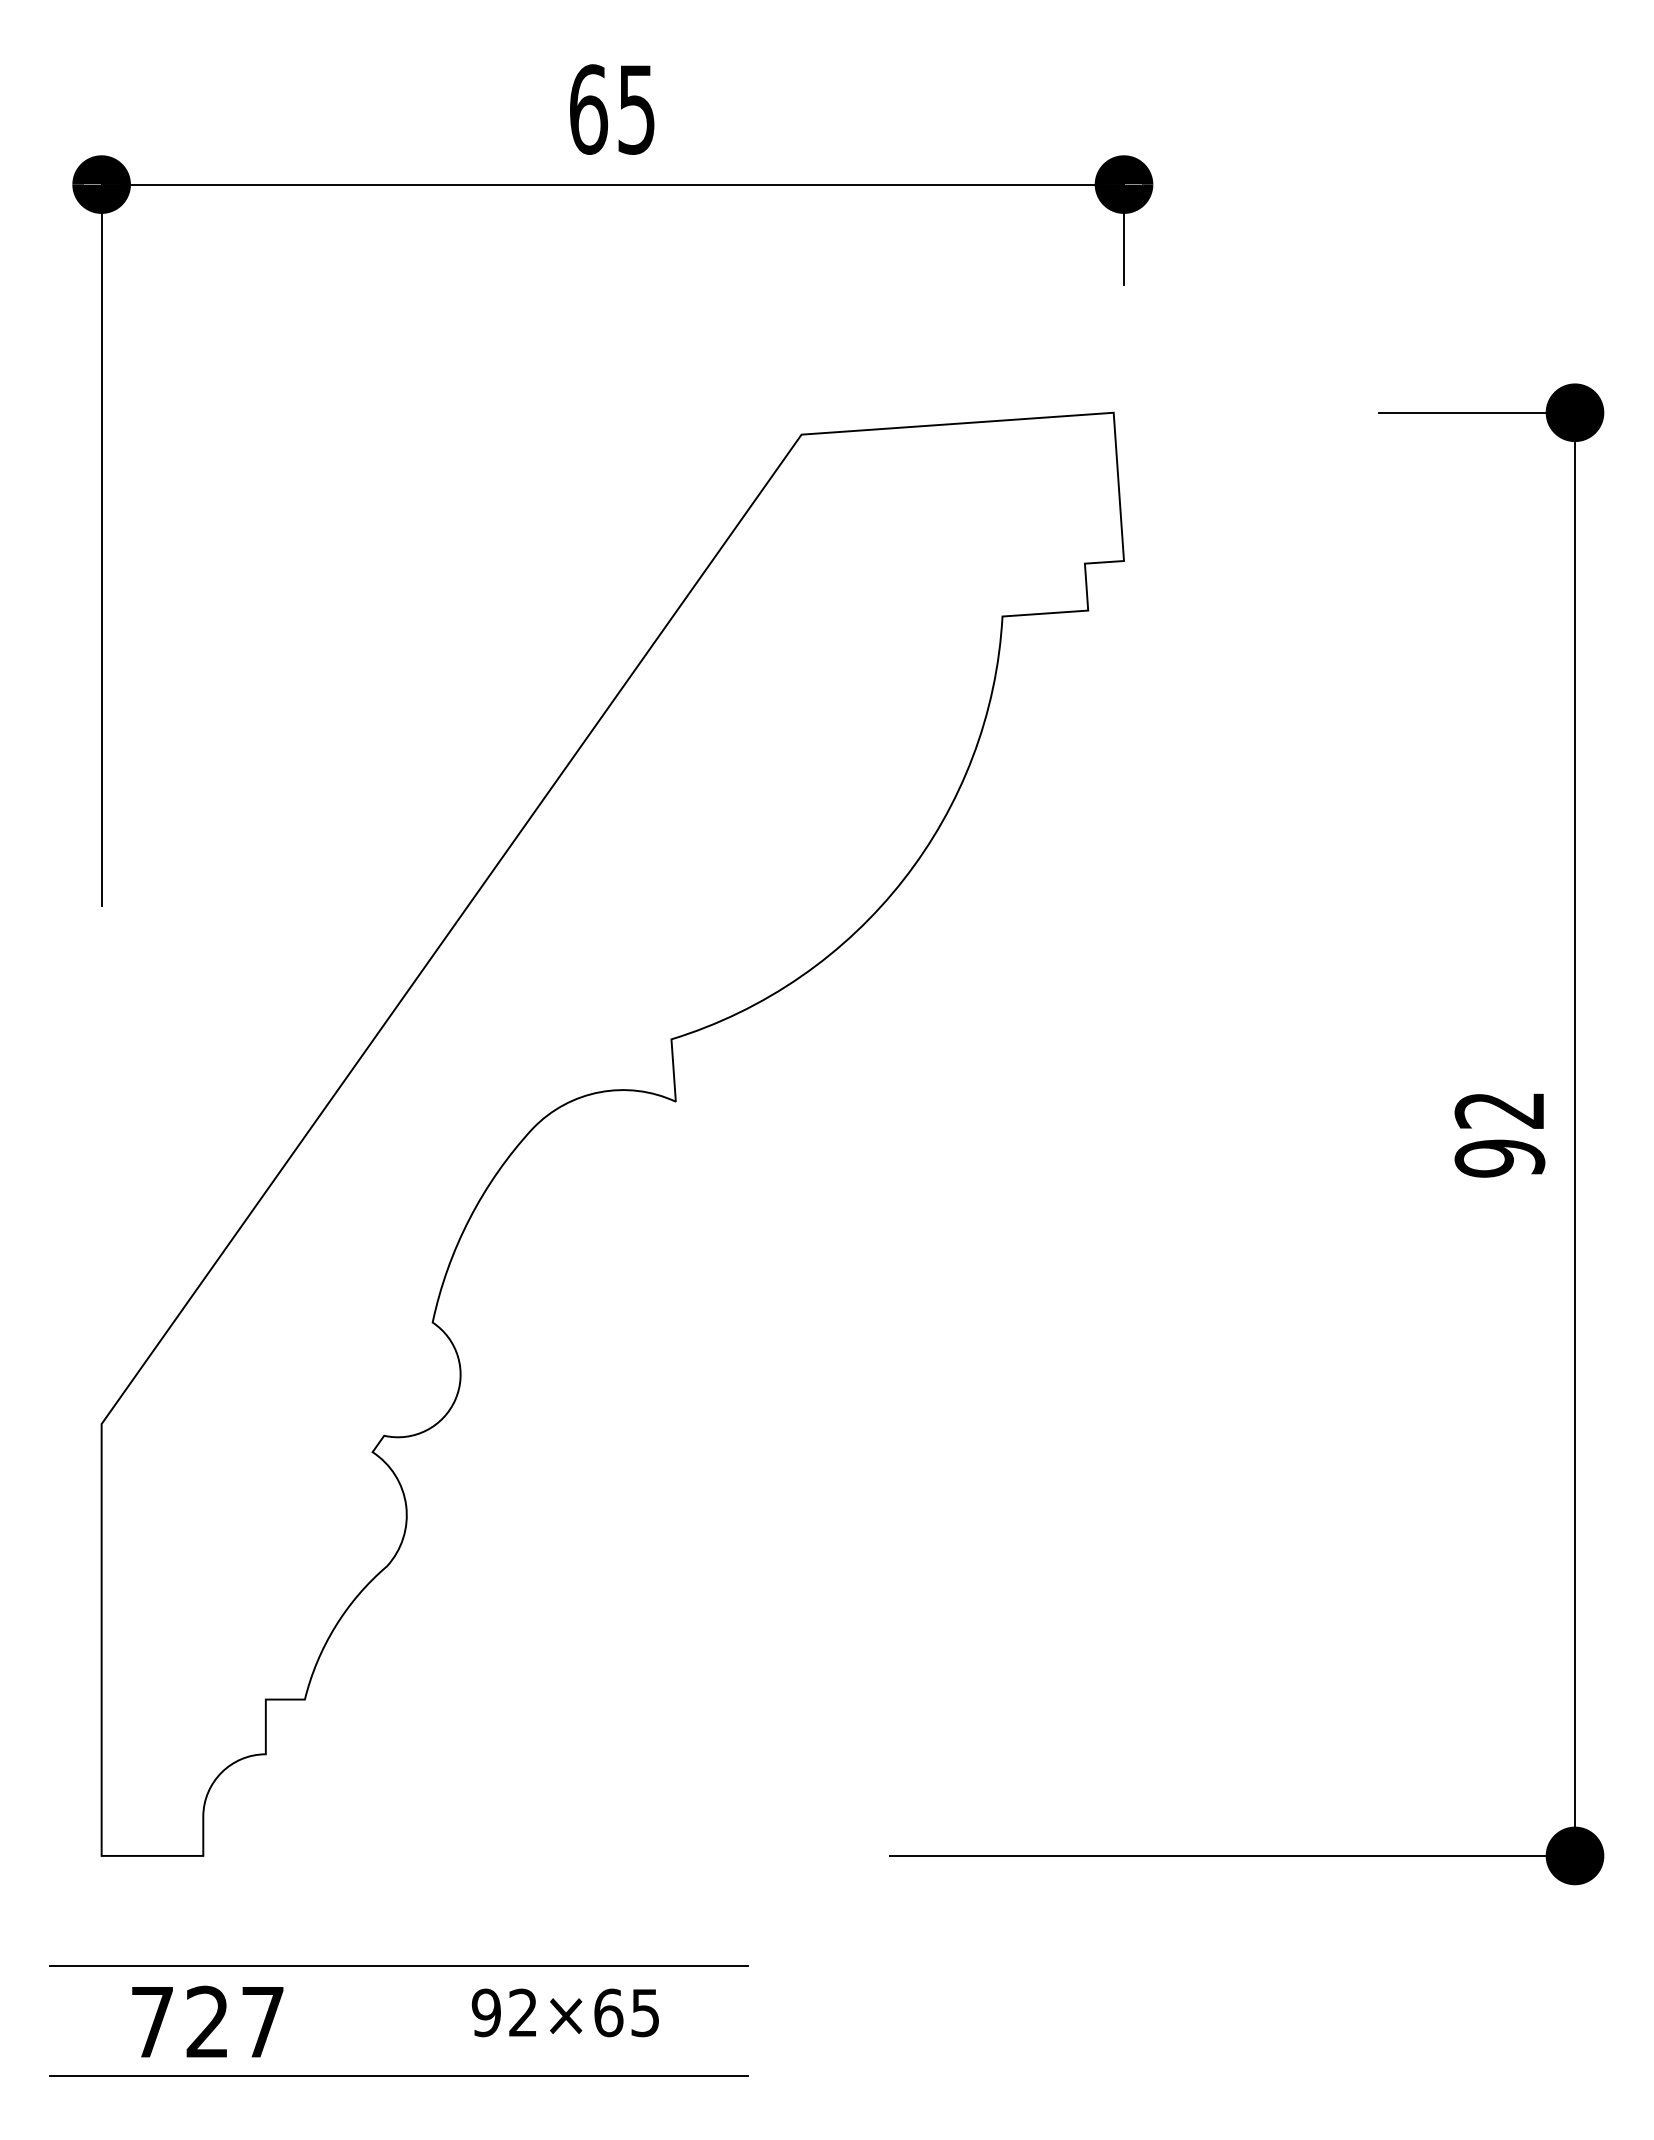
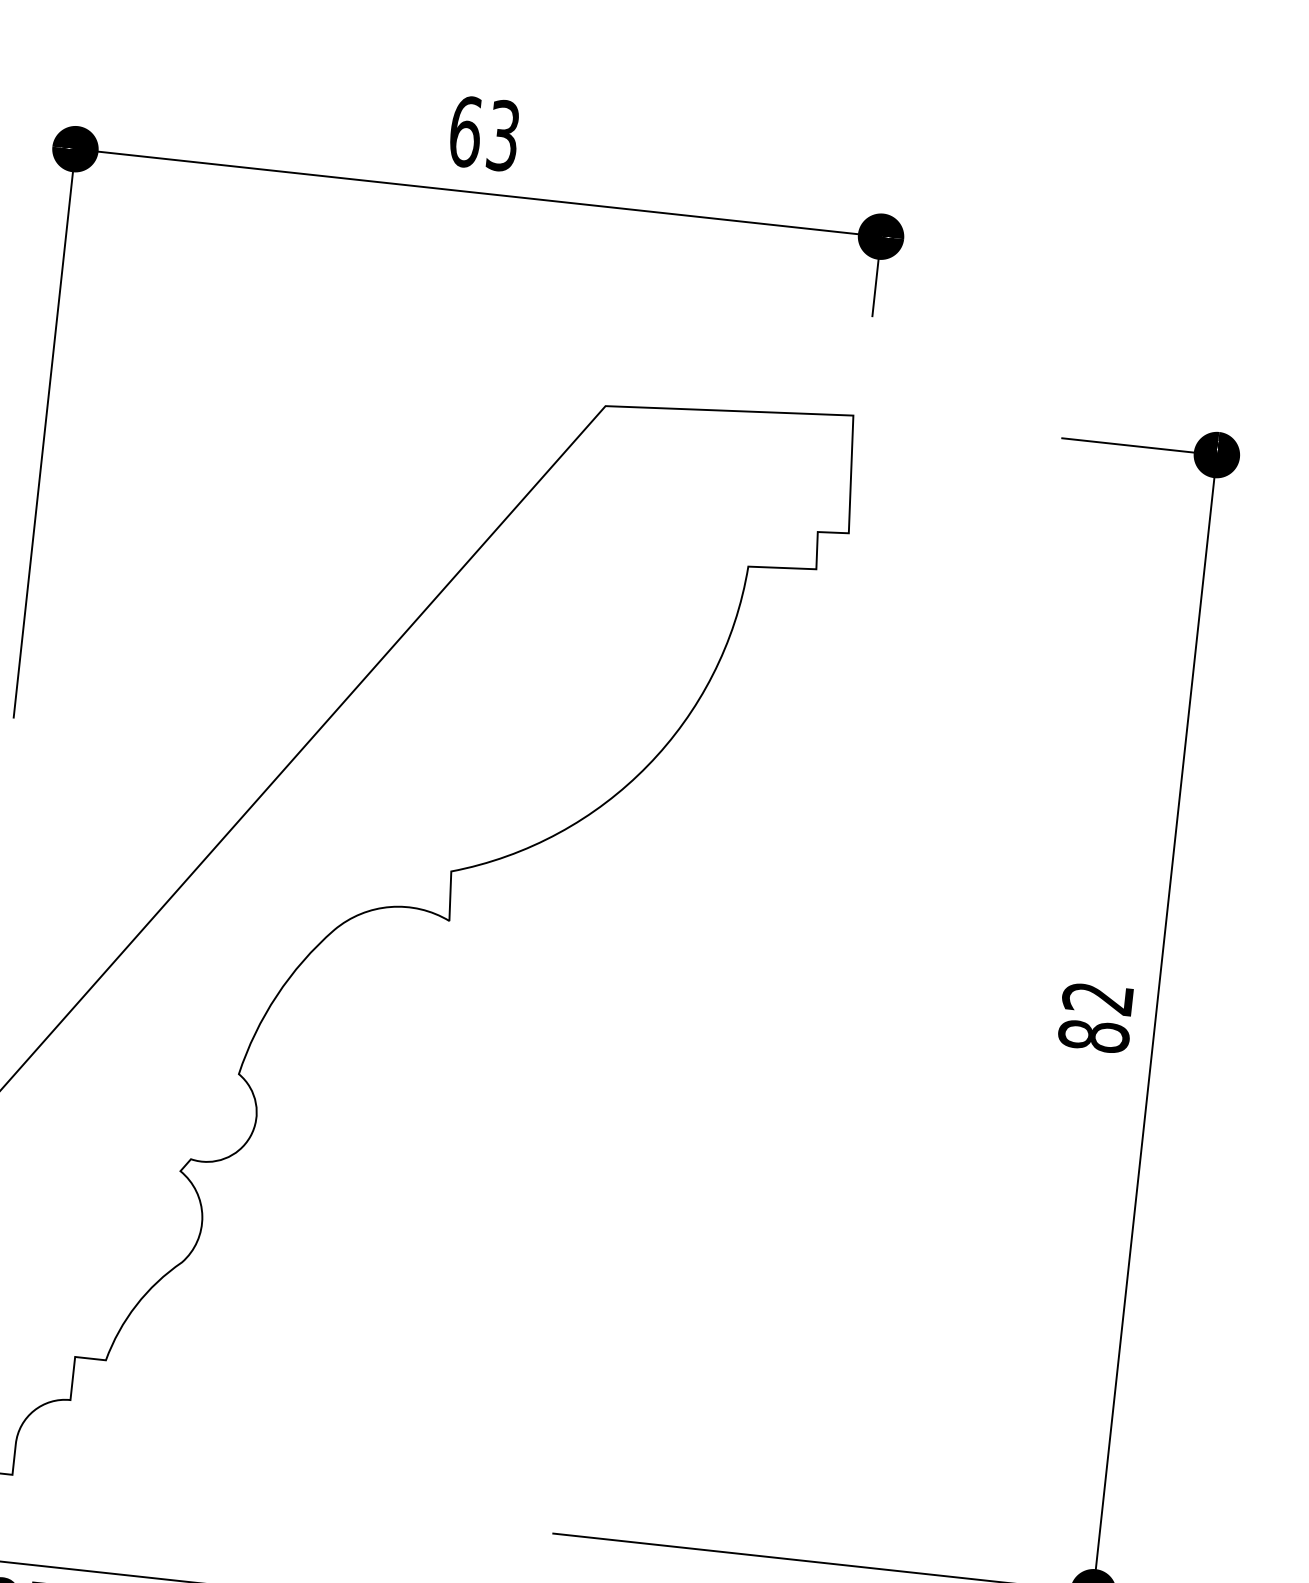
text: (636, 109) -> (503, 135), 65 -> 63
text: (1499, 1158) -> (1093, 1036), 92 -> 82

